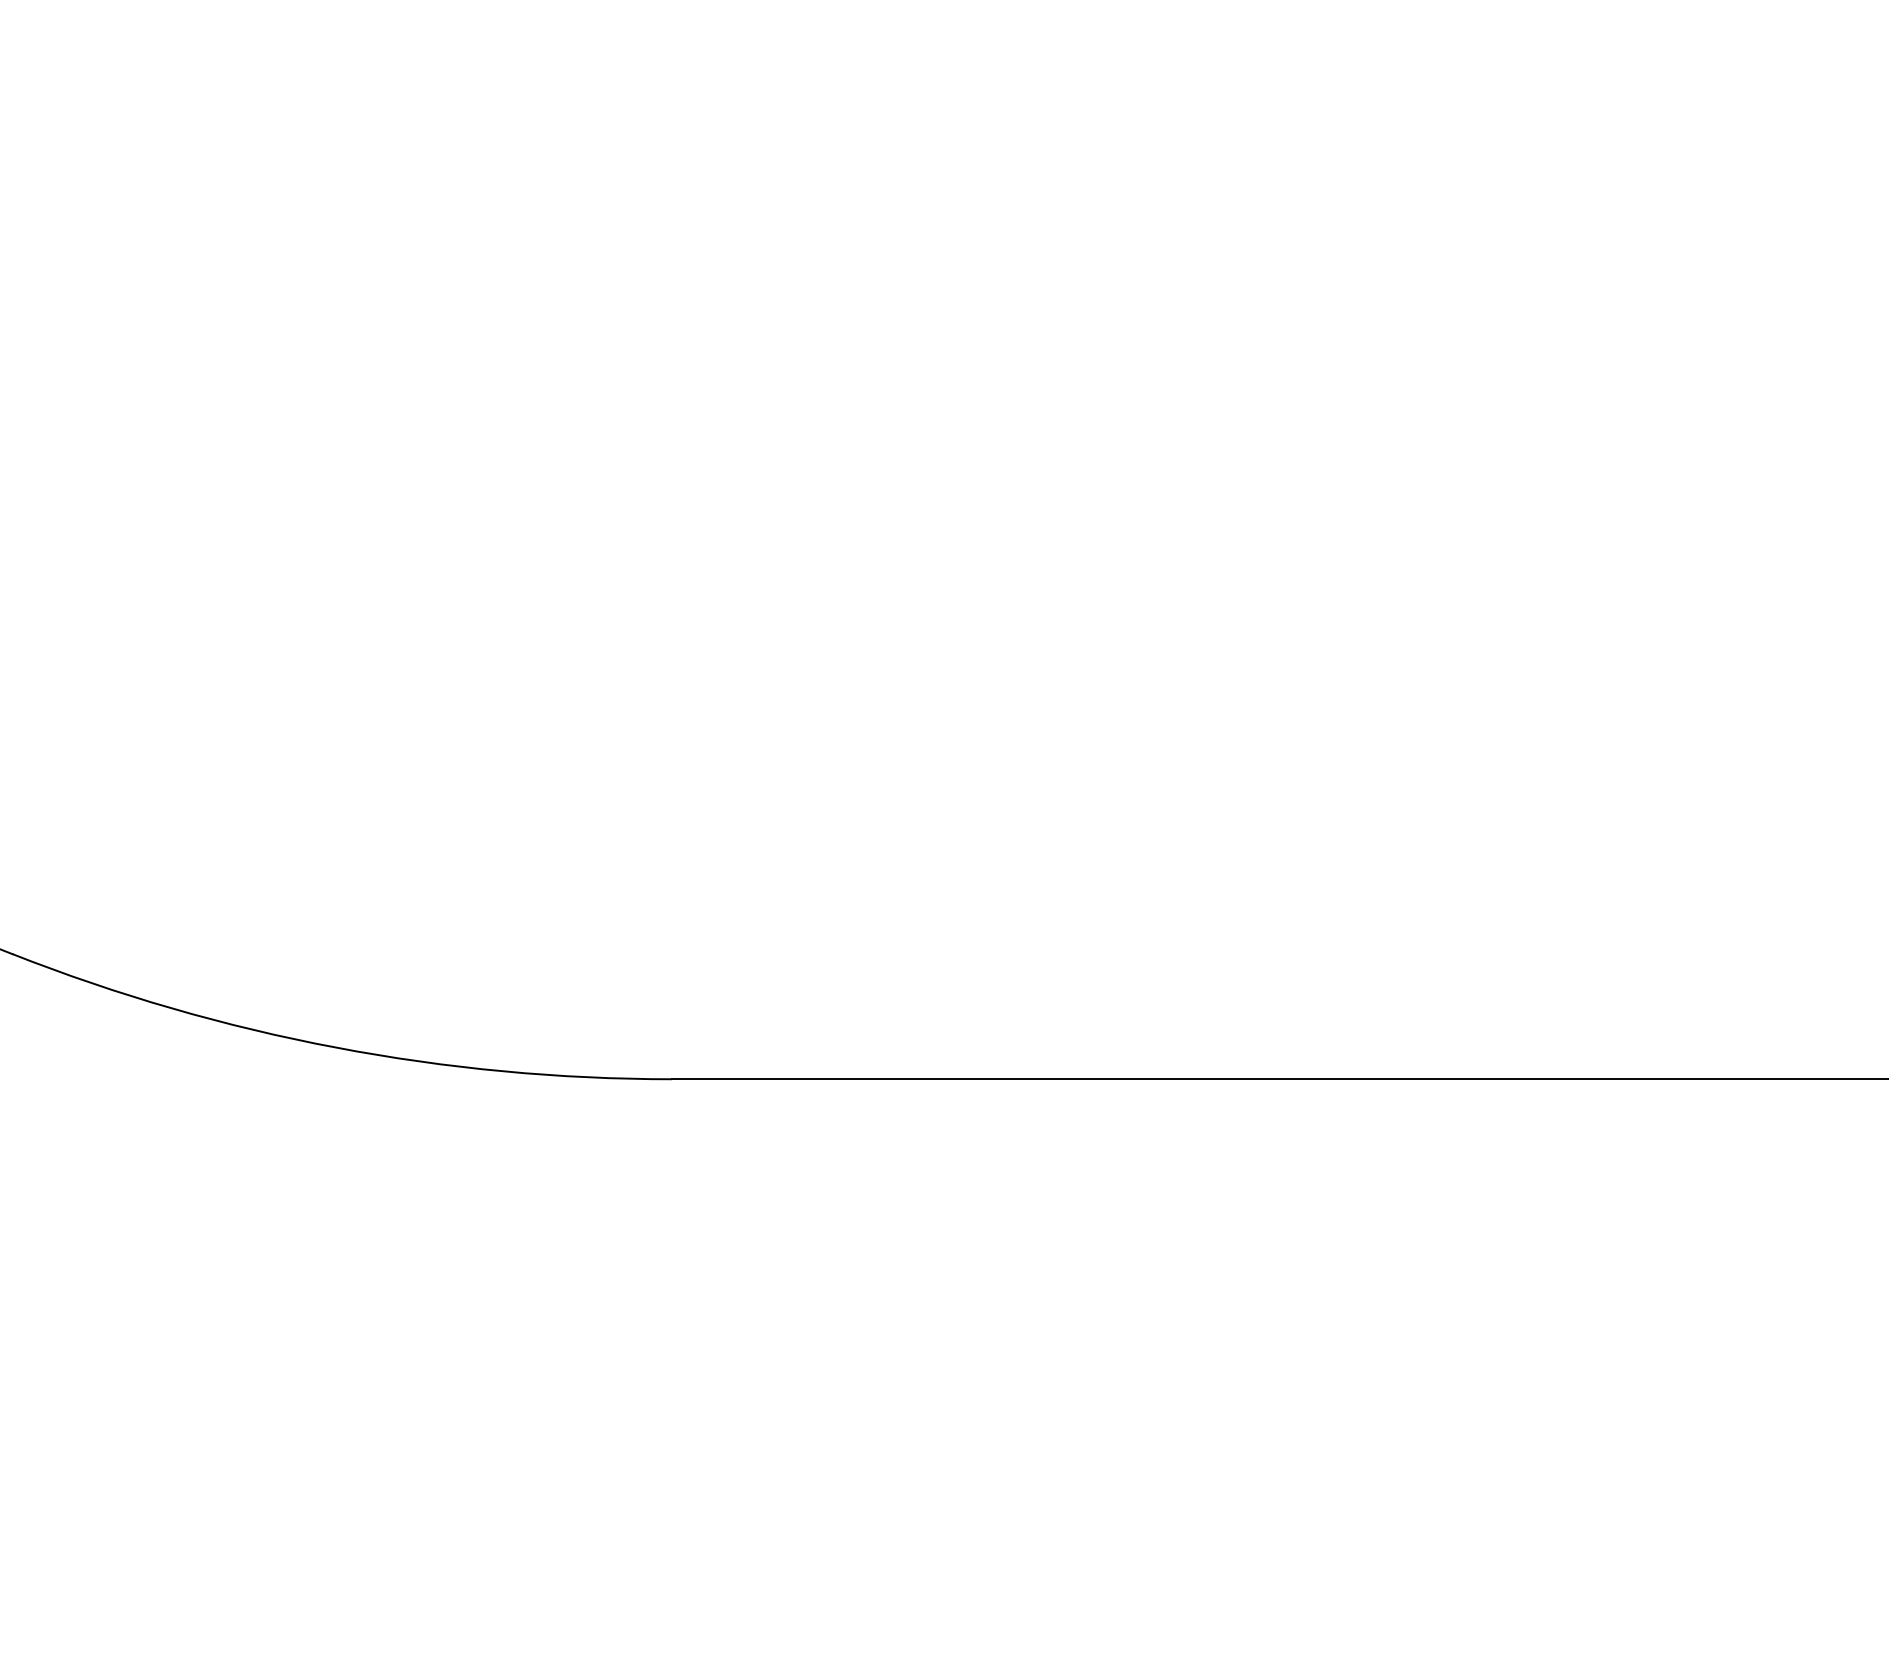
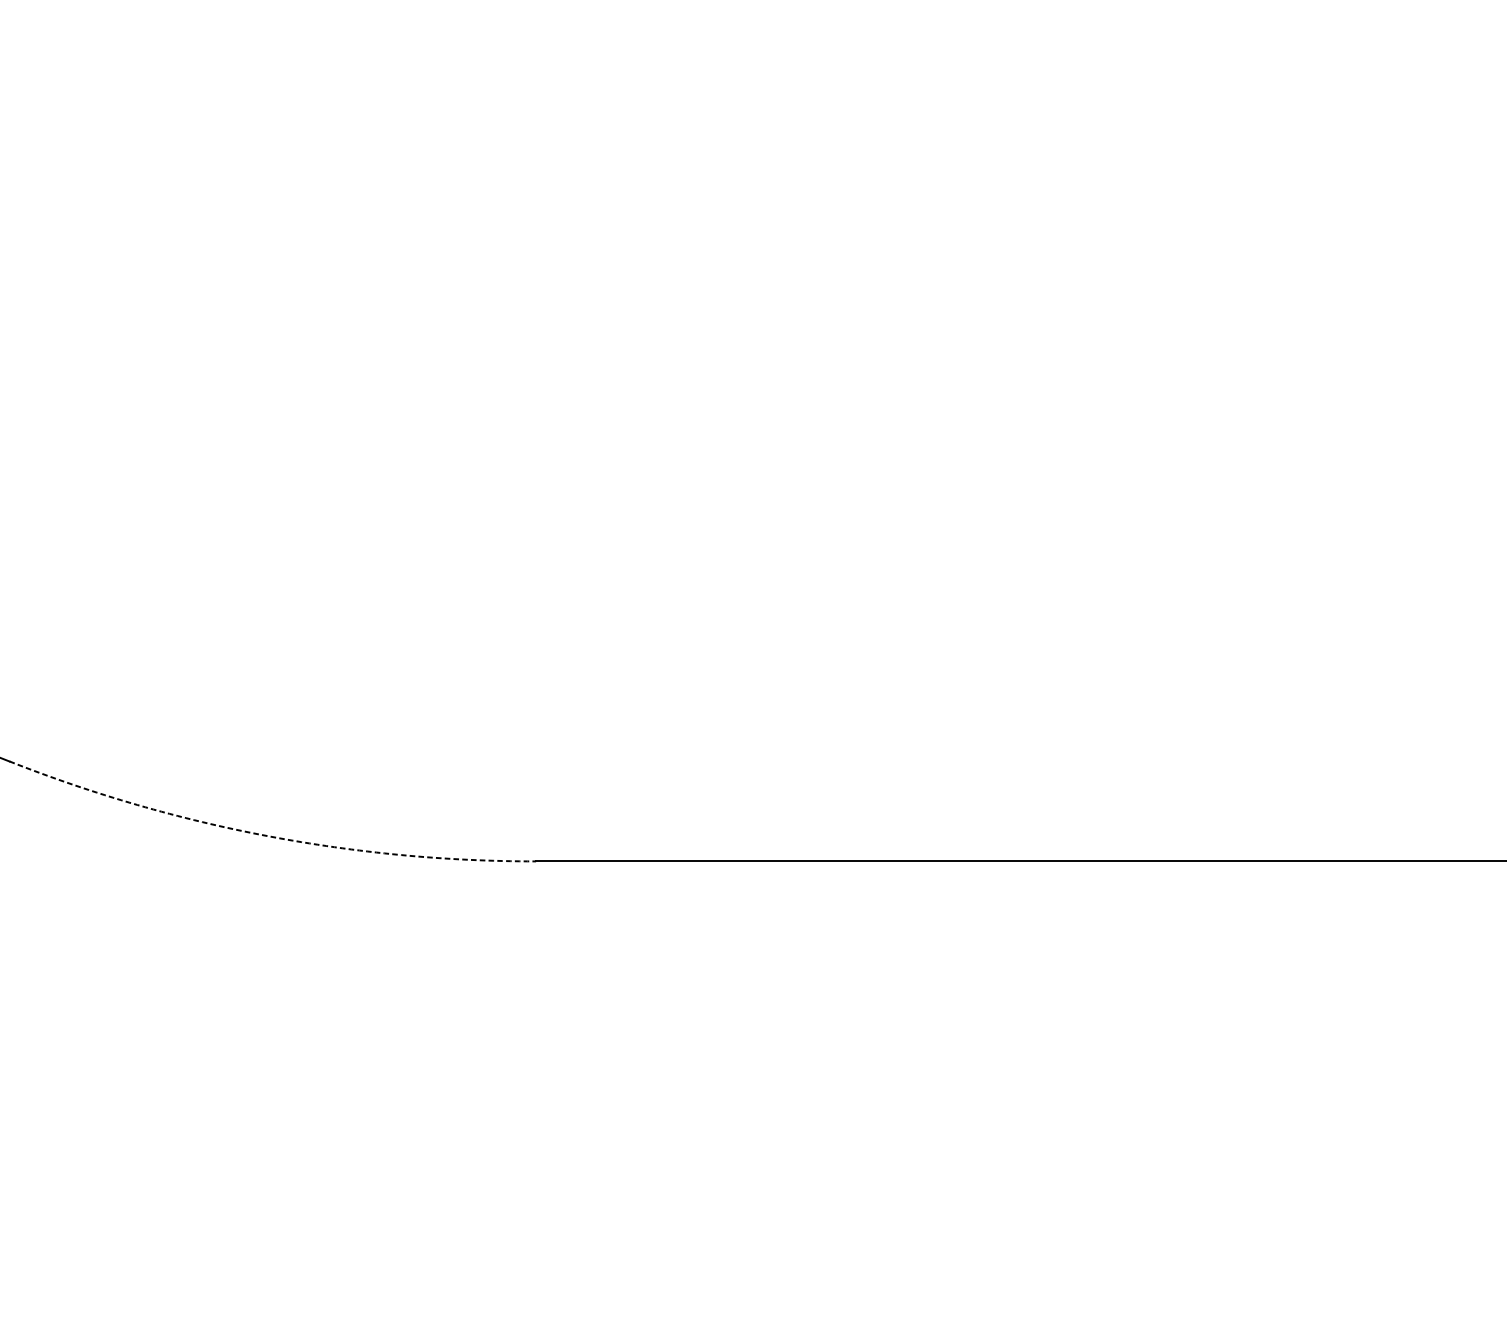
arc: (336, 1047) -> (268, 836), solid -> dashed

